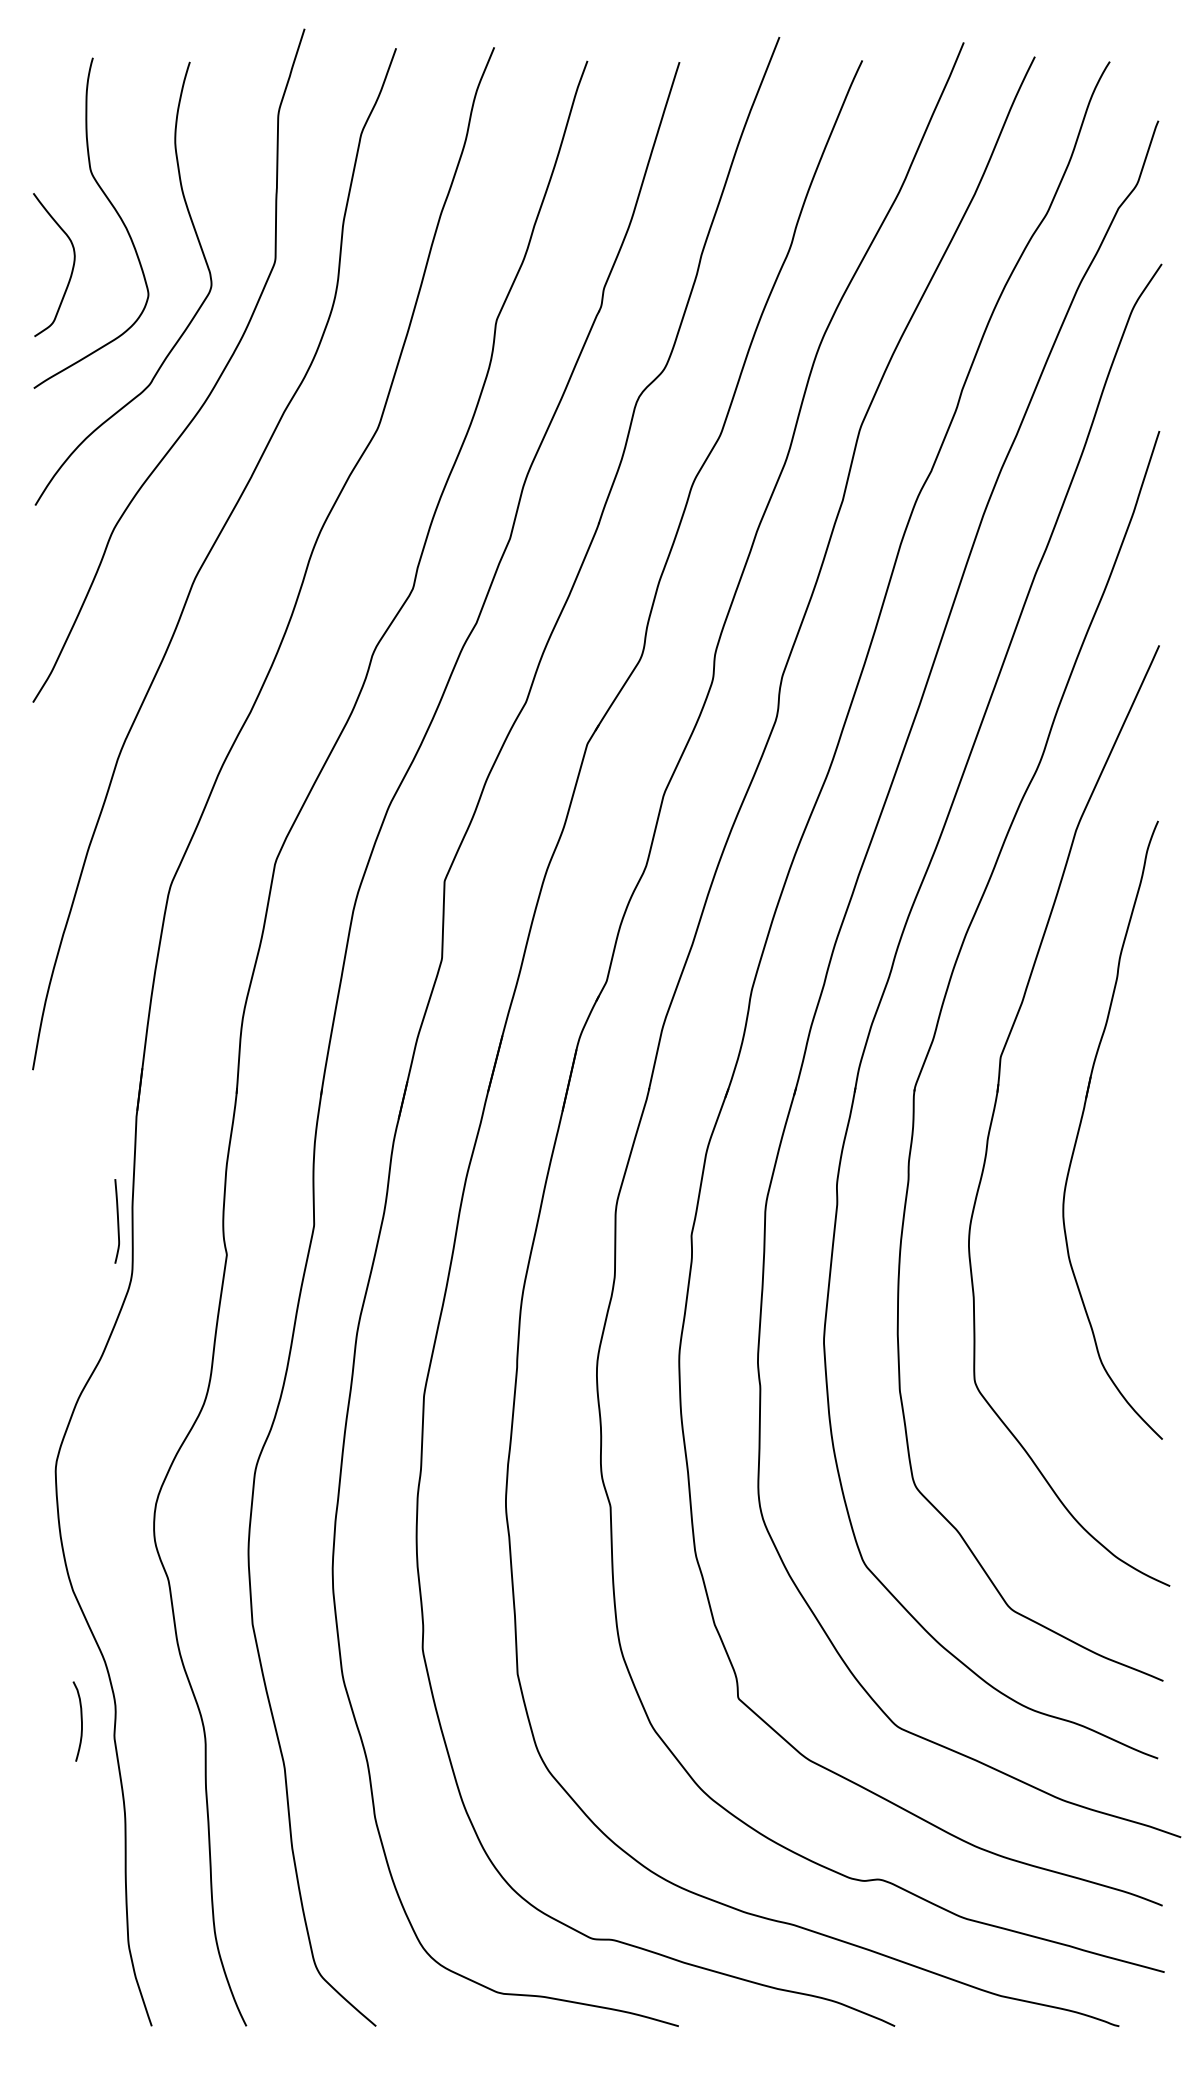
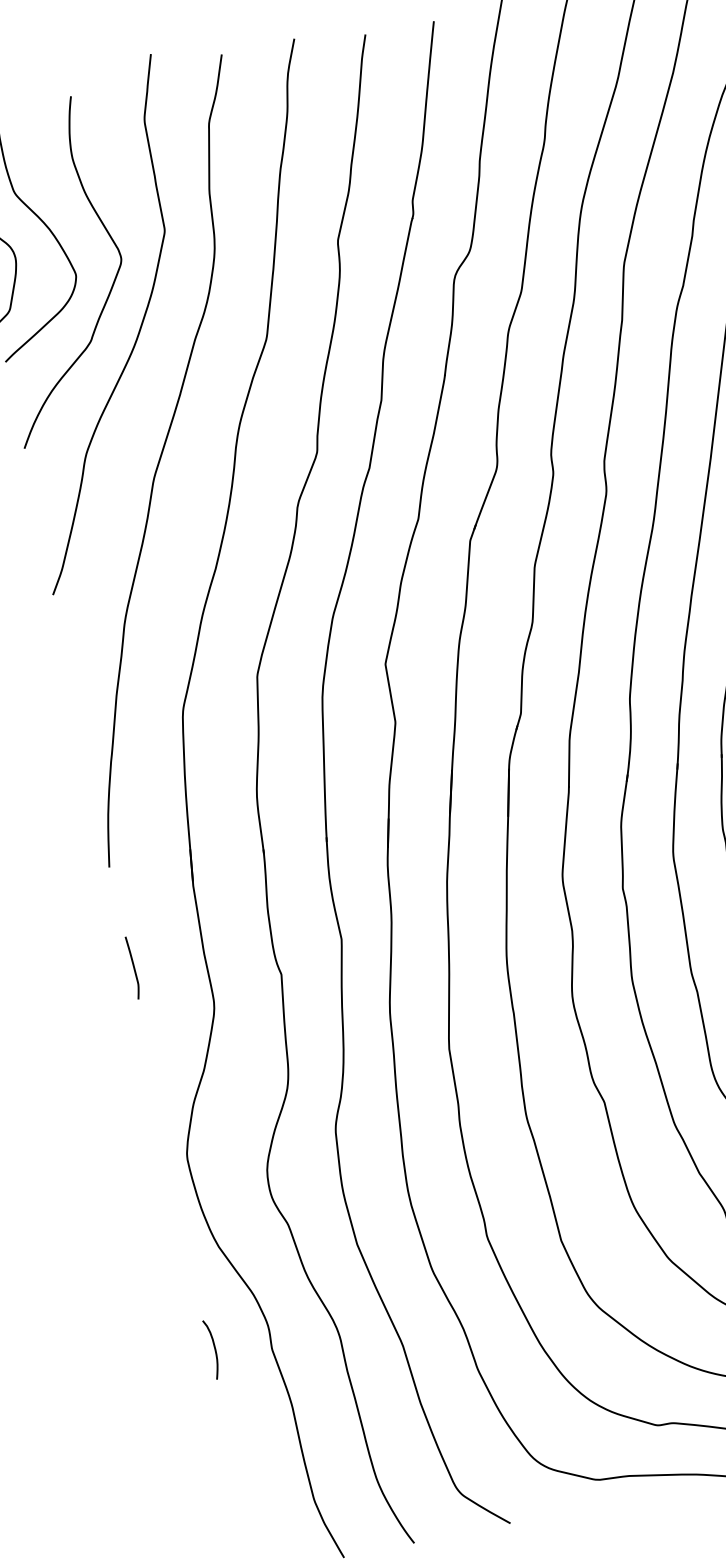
curve: (117, 1221) -> (133, 967), moved
curve: (80, 1719) -> (213, 1347), moved

